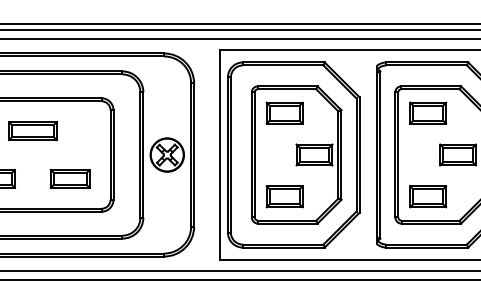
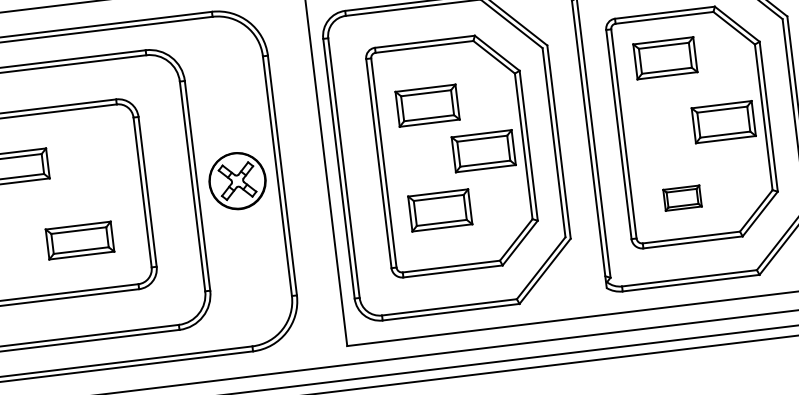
part: (284, 112) -> (427, 104), moved
part: (284, 196) -> (439, 209), moved
part: (428, 196) -> (682, 197), size x0.6

